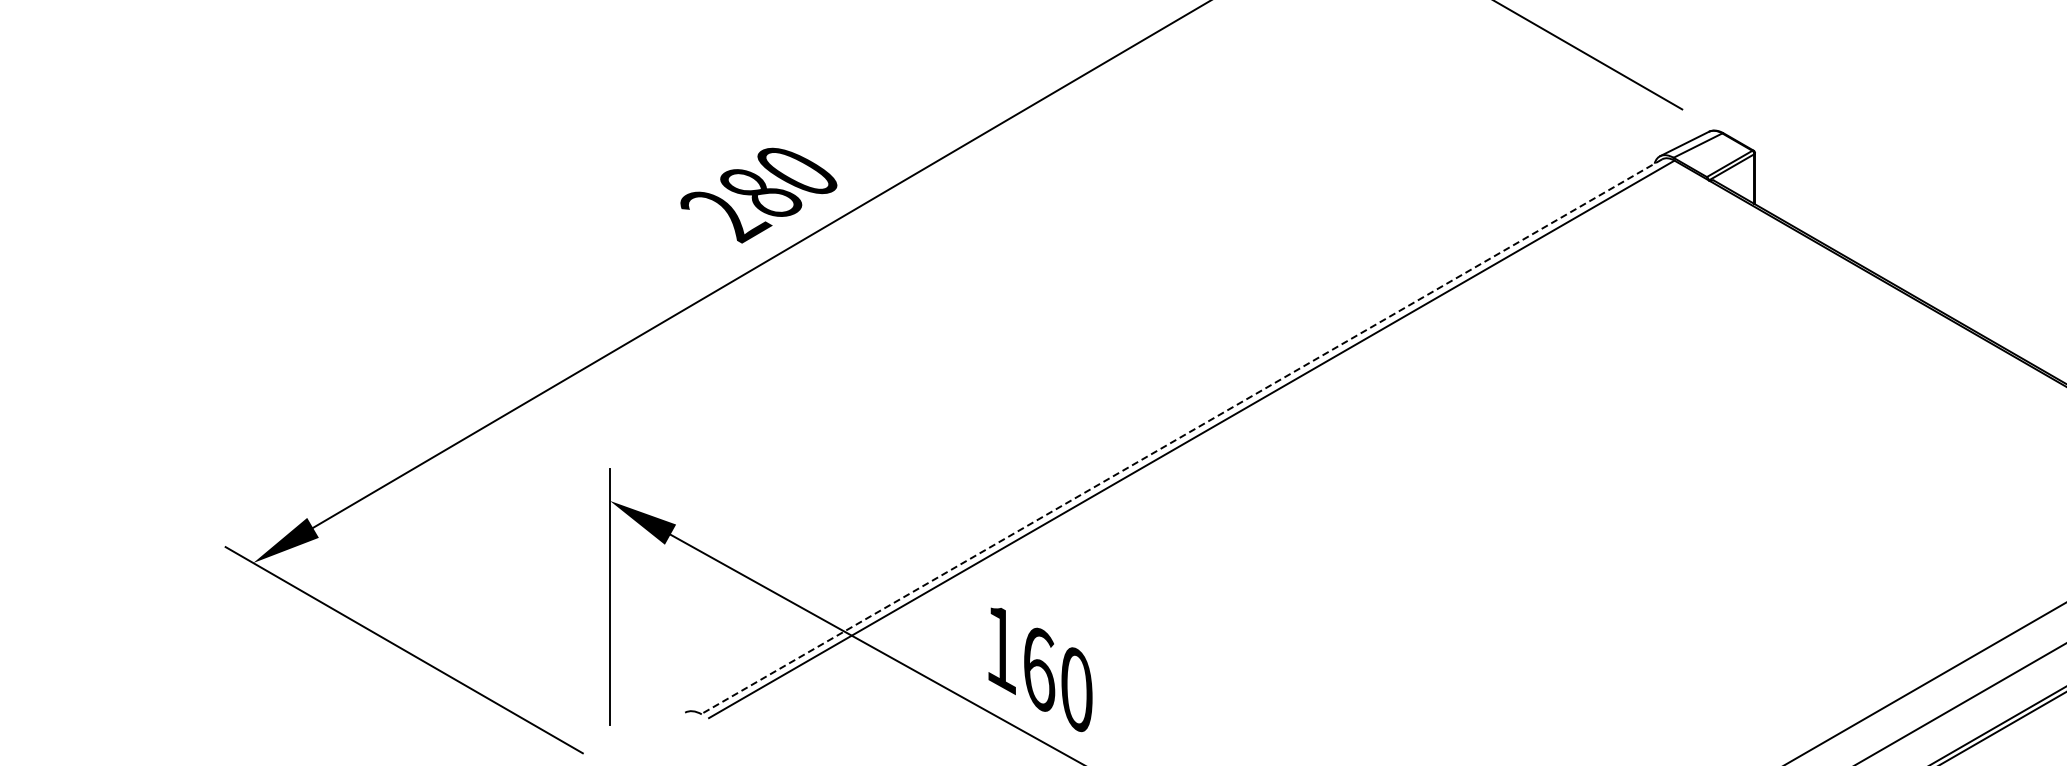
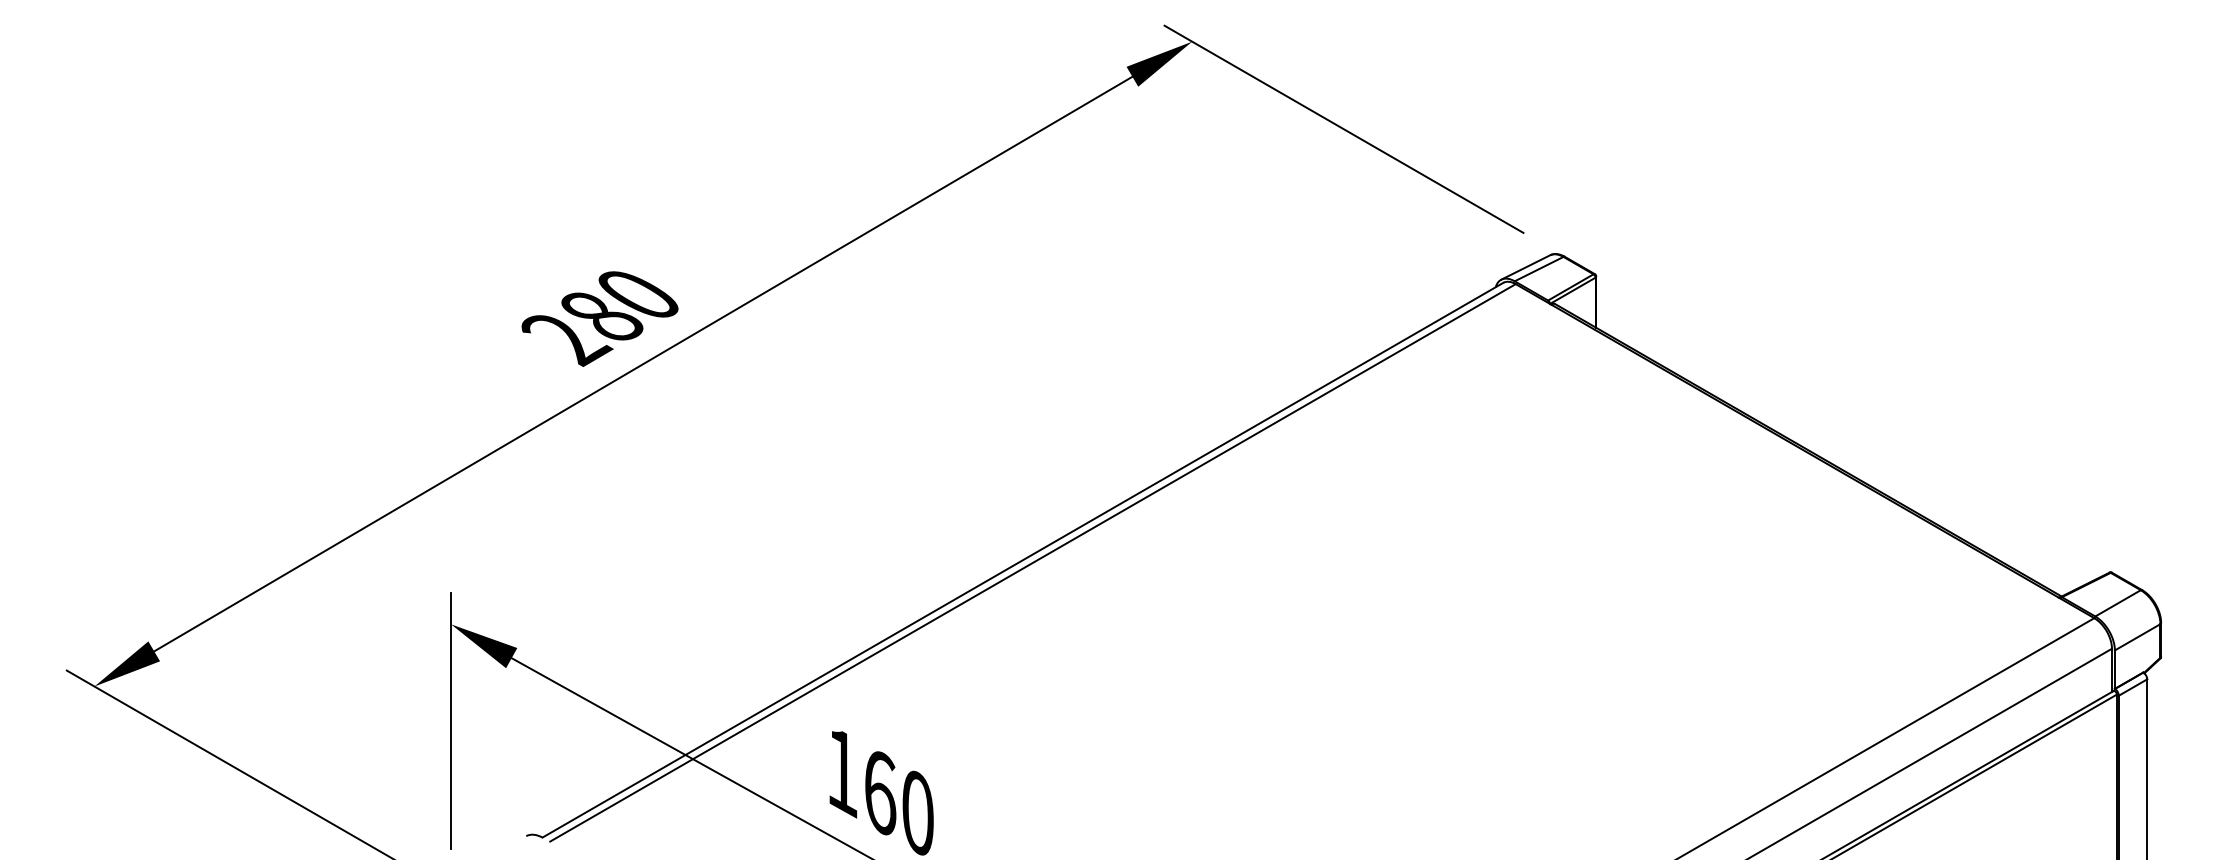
line: (1181, 437) -> (1022, 560), dashed -> solid

